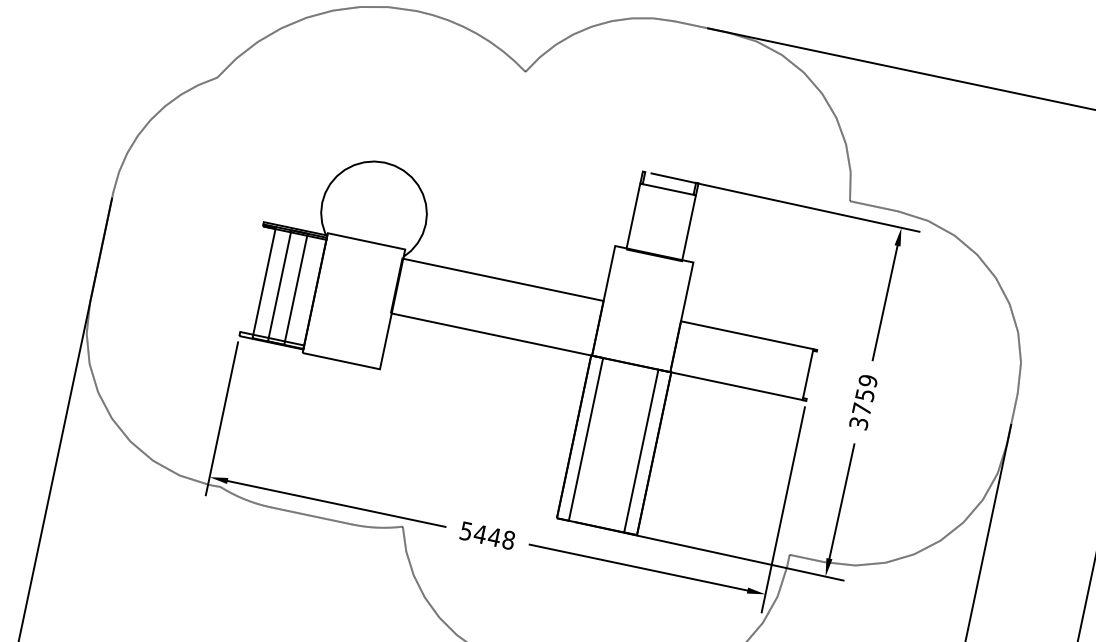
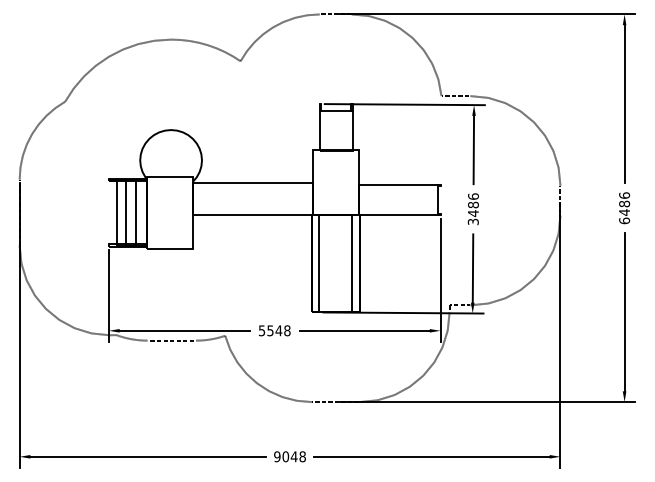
text: (865, 394) -> (473, 204), 3759 -> 3486
text: (480, 533) -> (270, 330), 5448 -> 5548

